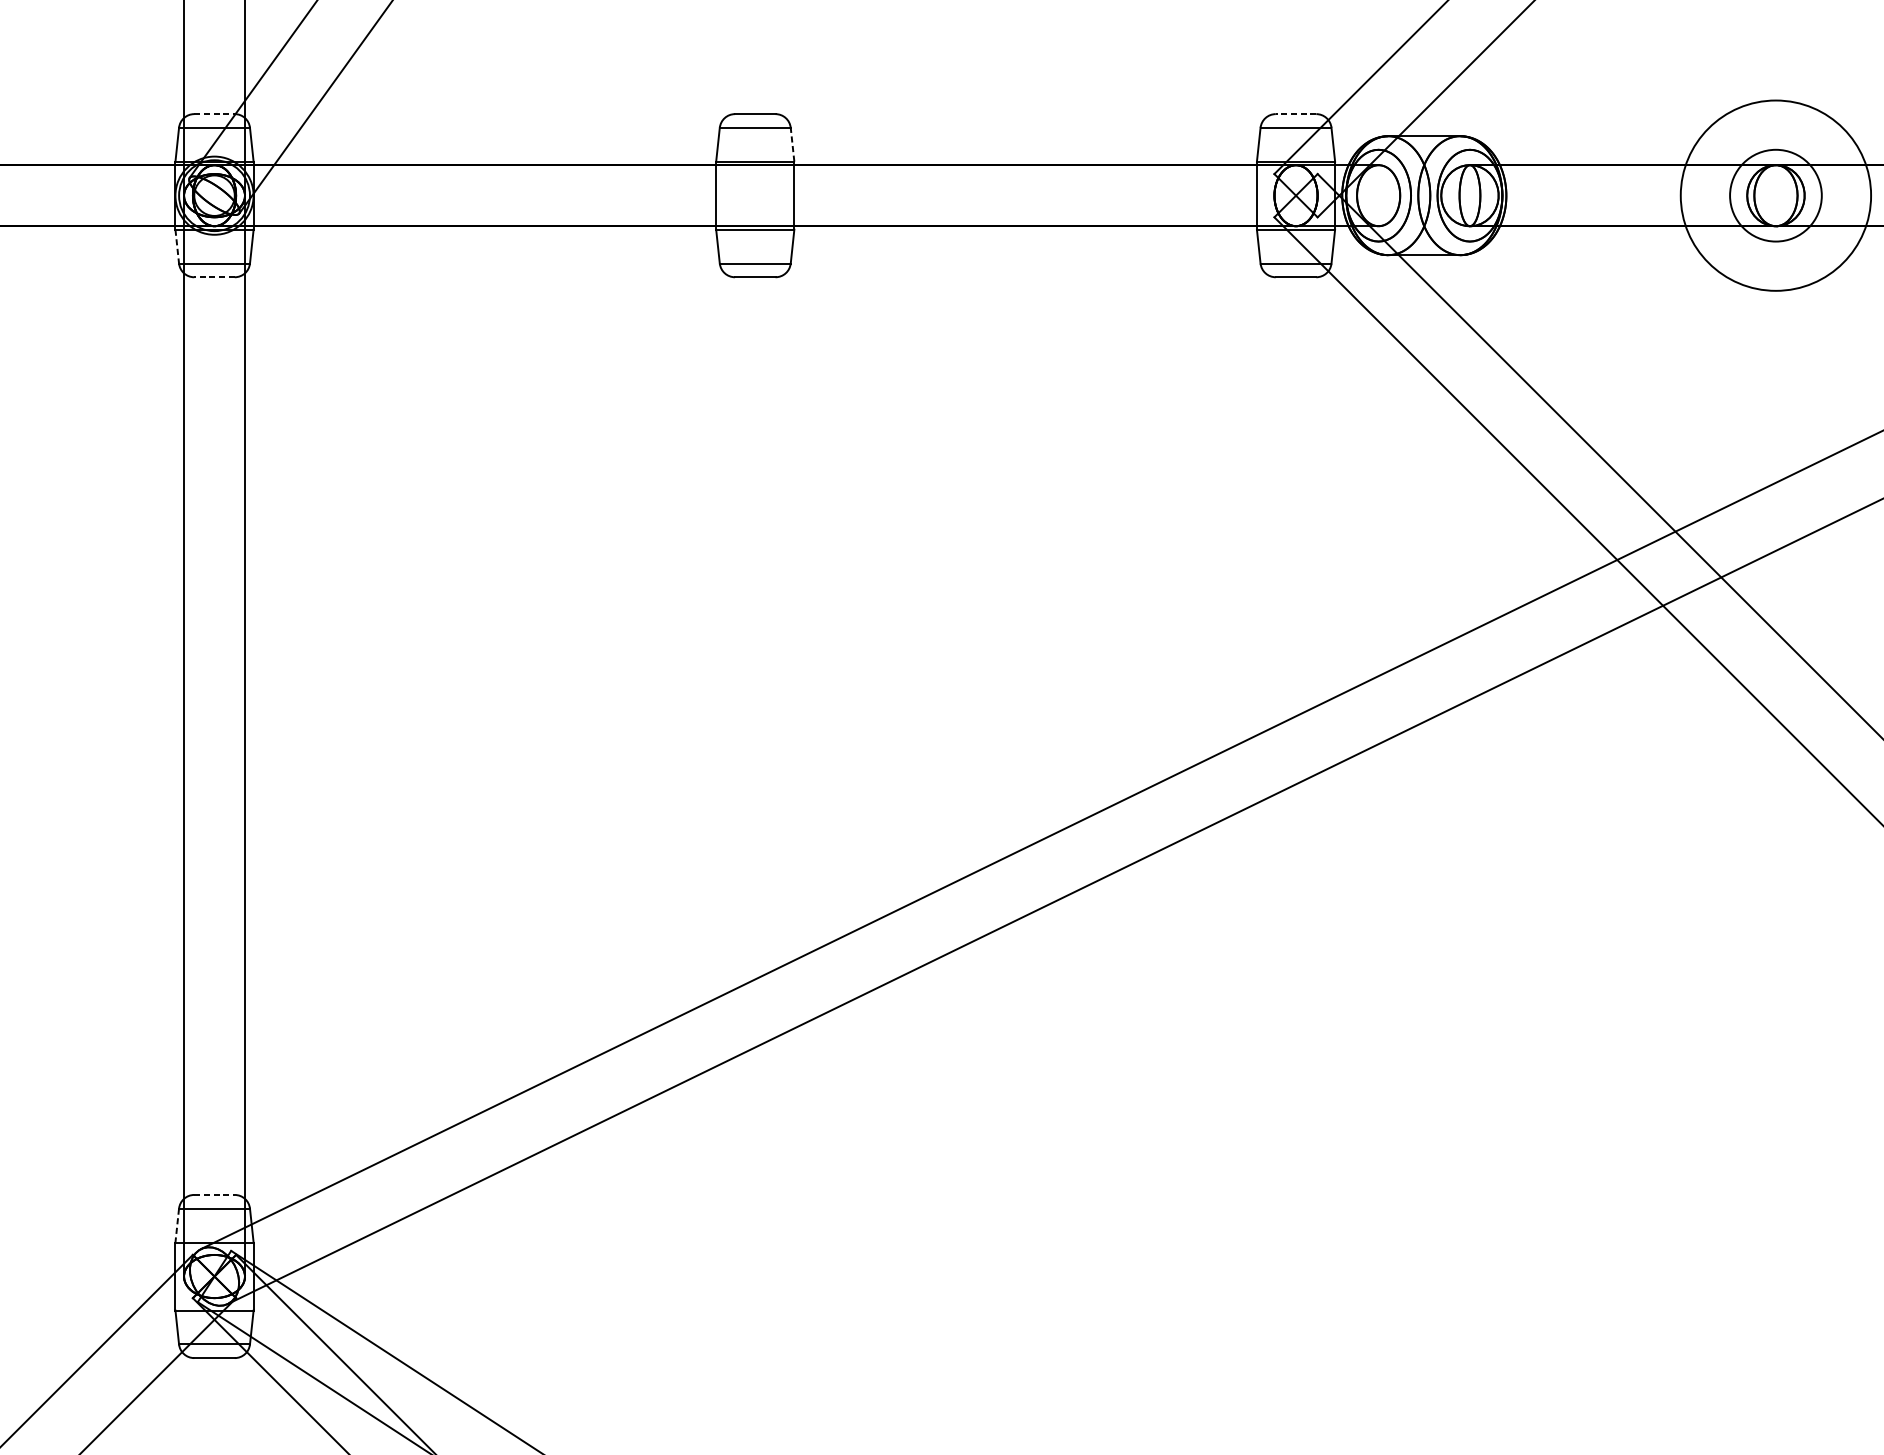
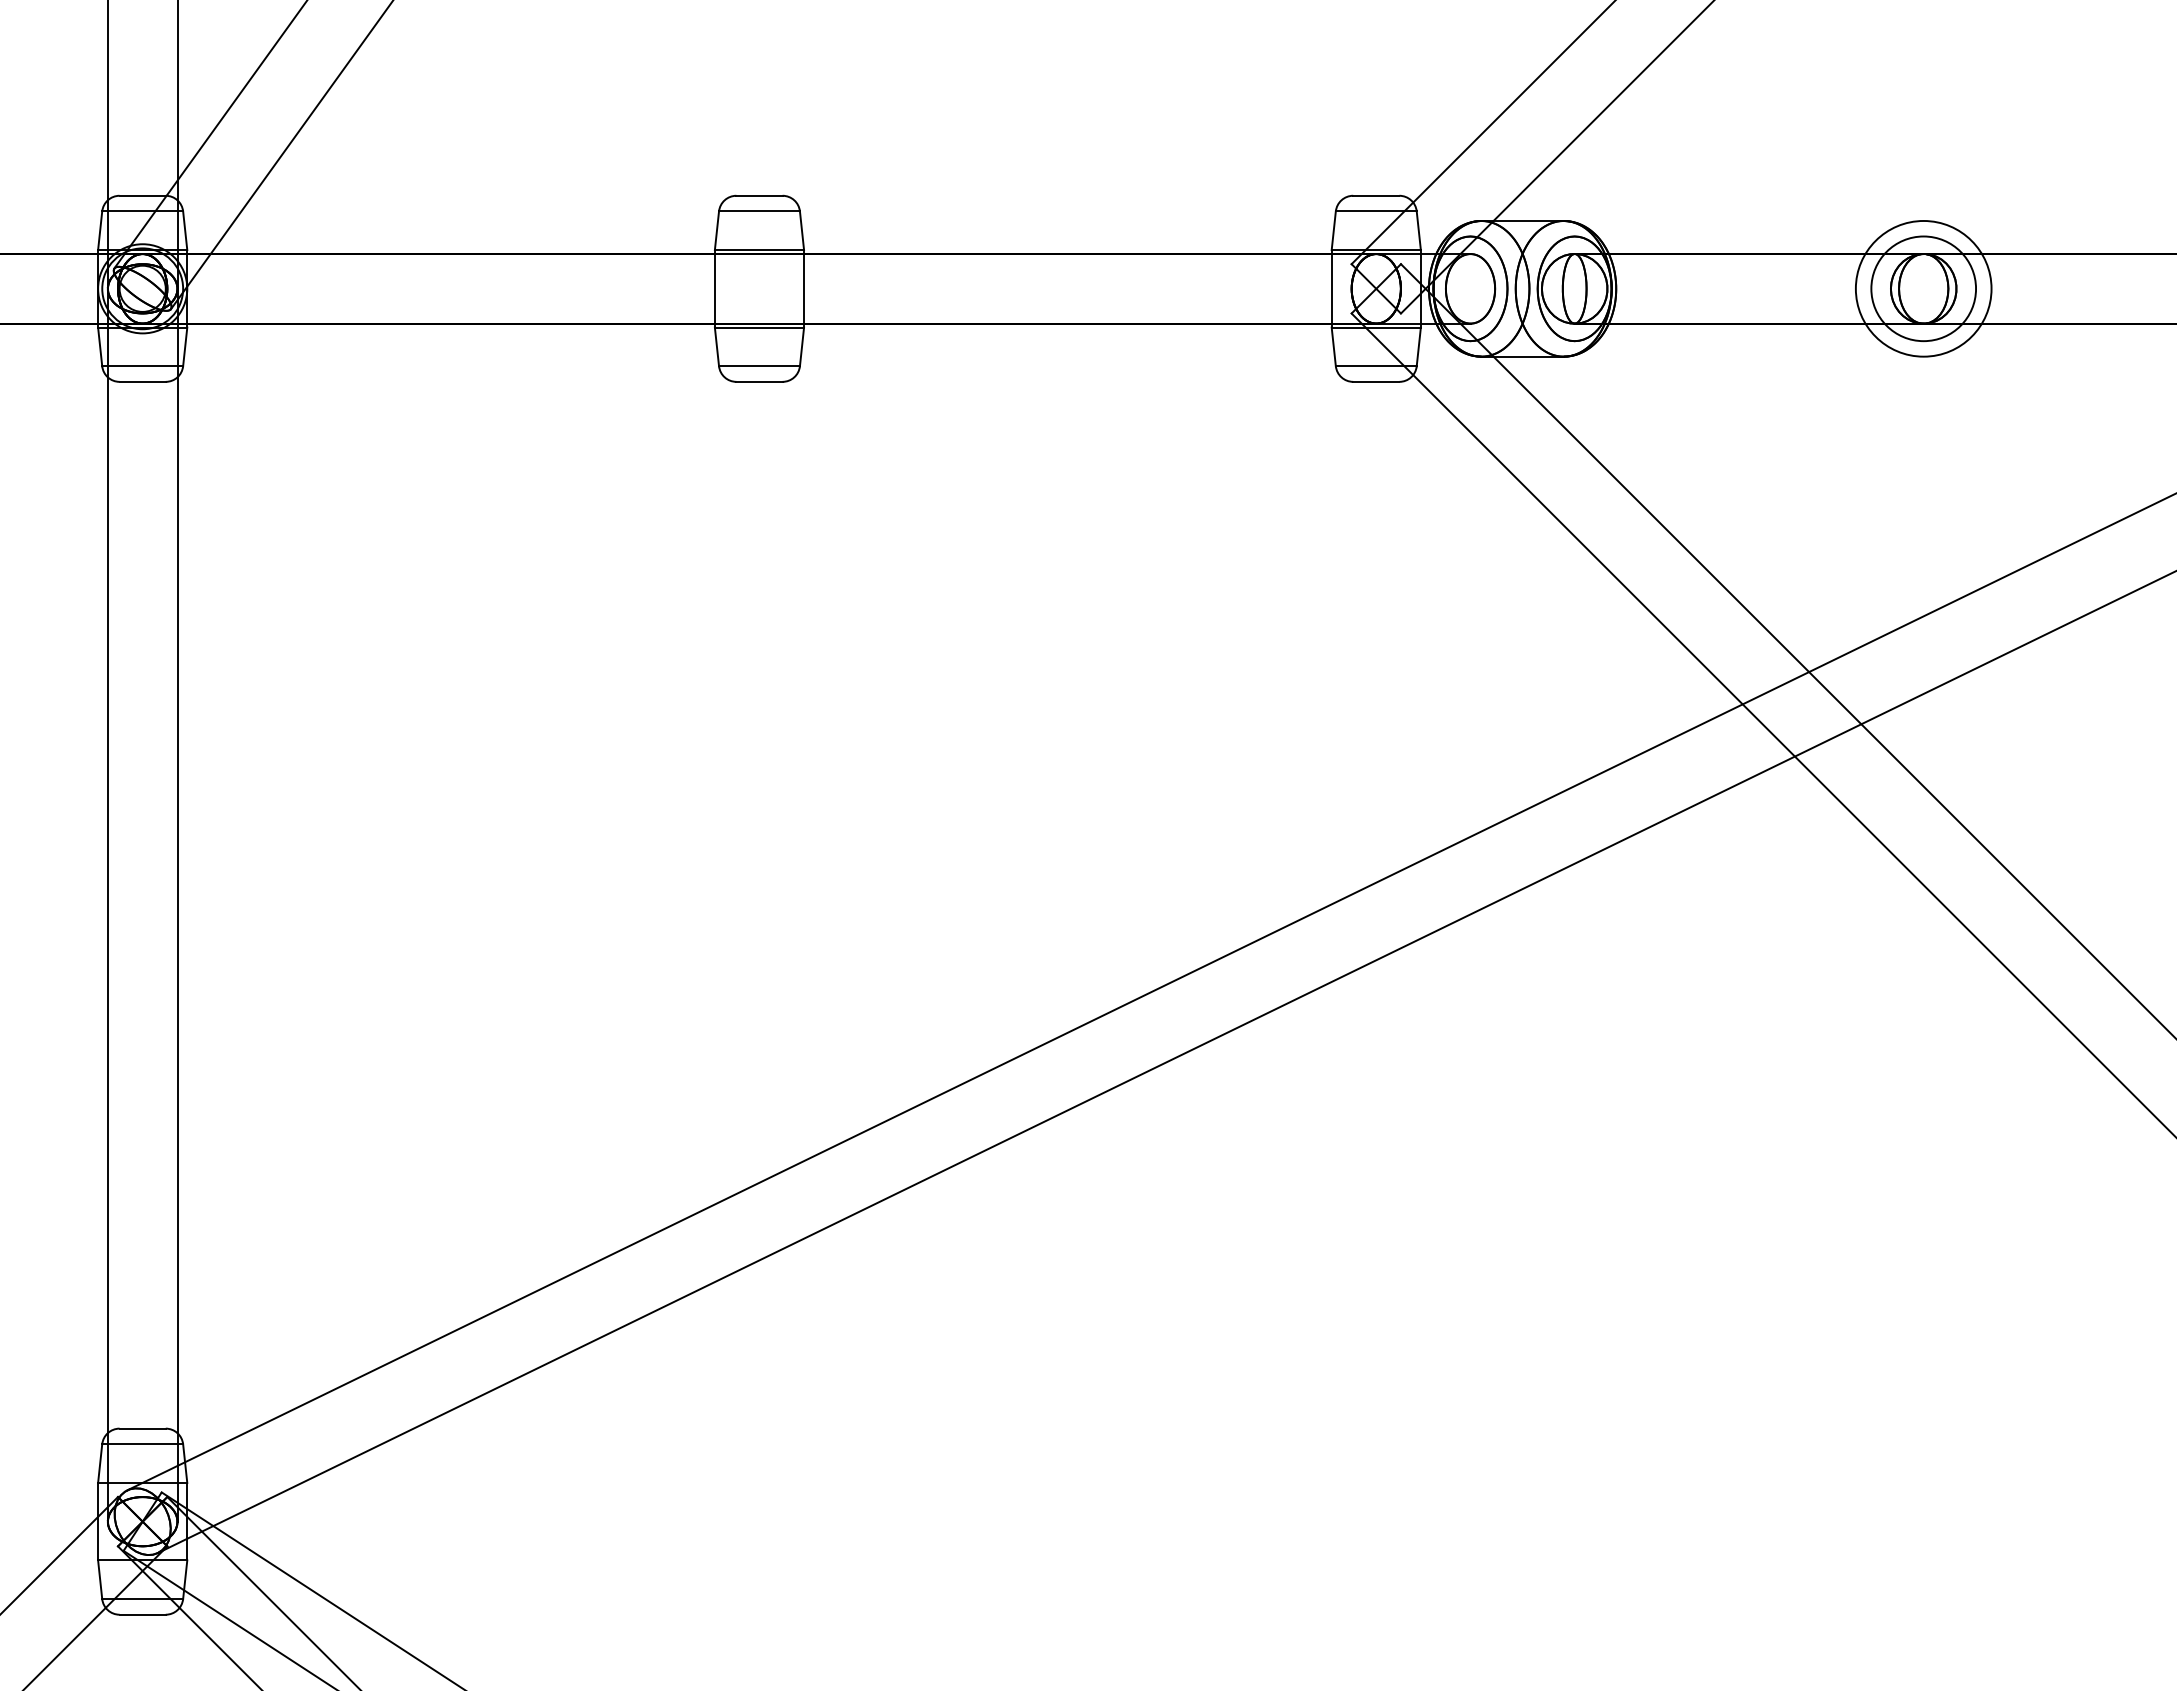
line: (215, 113) -> (143, 195), dashed -> solid
line: (1295, 113) -> (1375, 195), dashed -> solid
line: (792, 144) -> (801, 230), dashed -> solid
circle: (1775, 195) -> (1923, 288), size x0.62
line: (177, 247) -> (100, 347), dashed -> solid
line: (214, 276) -> (142, 381), dashed -> solid
line: (215, 1194) -> (143, 1428), dashed -> solid
line: (177, 1226) -> (100, 1464), dashed -> solid

